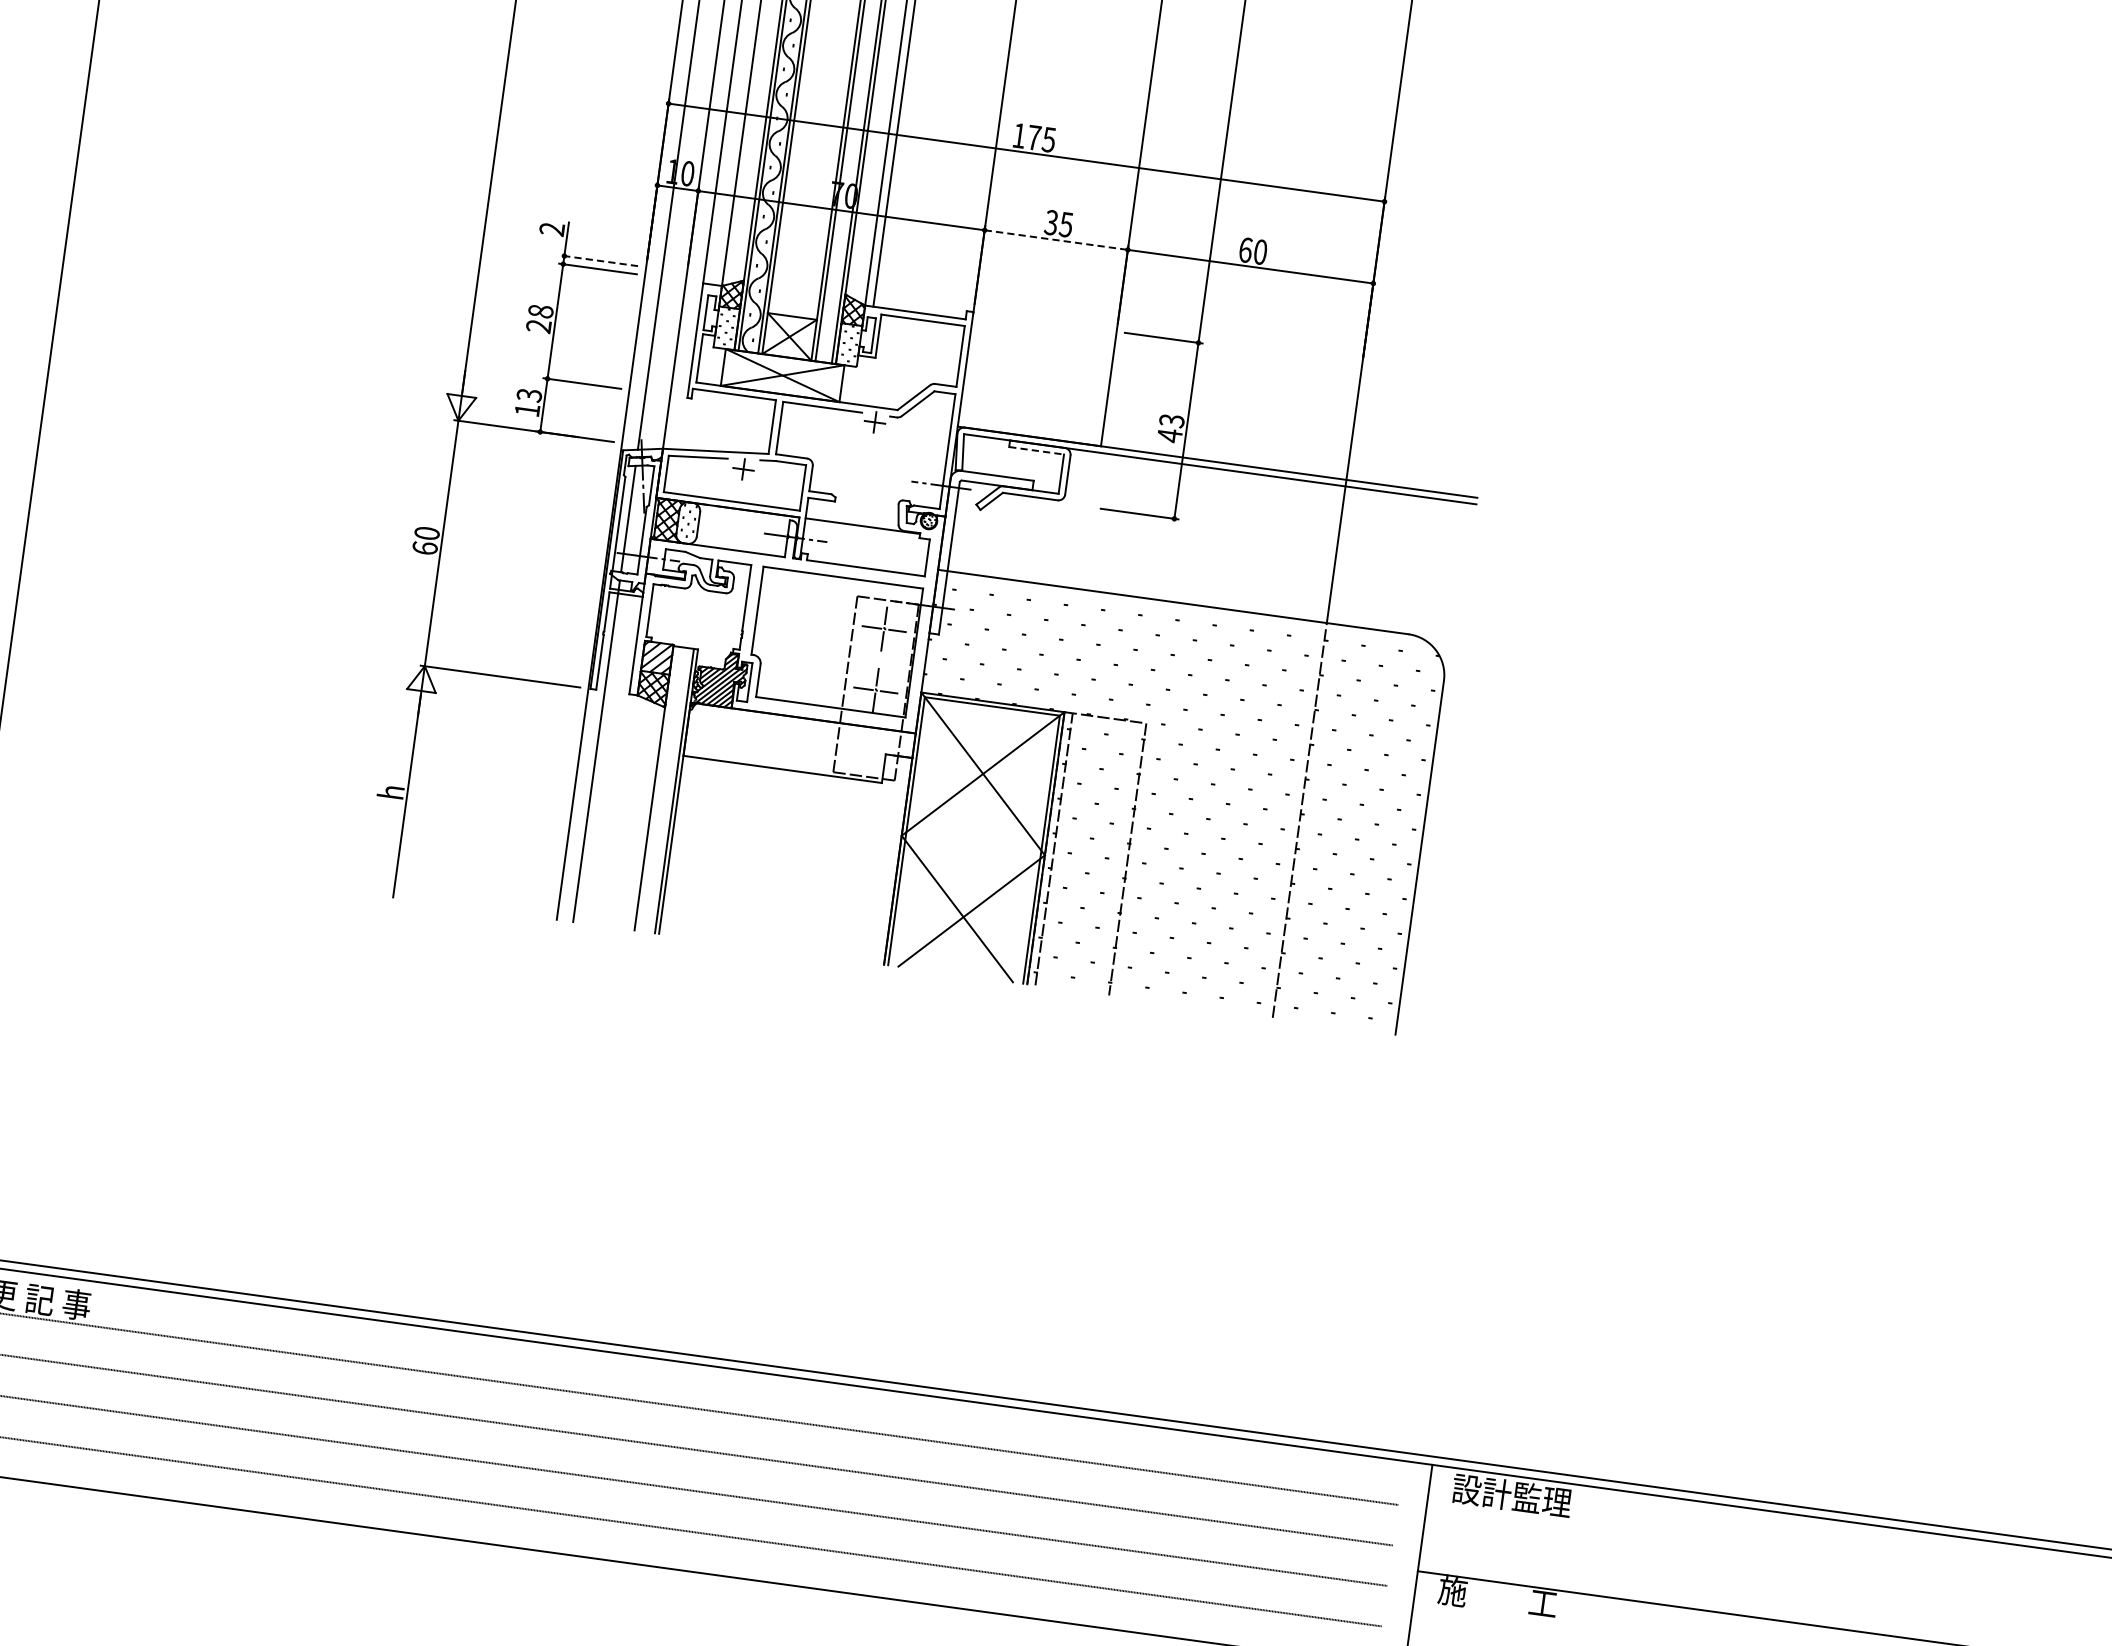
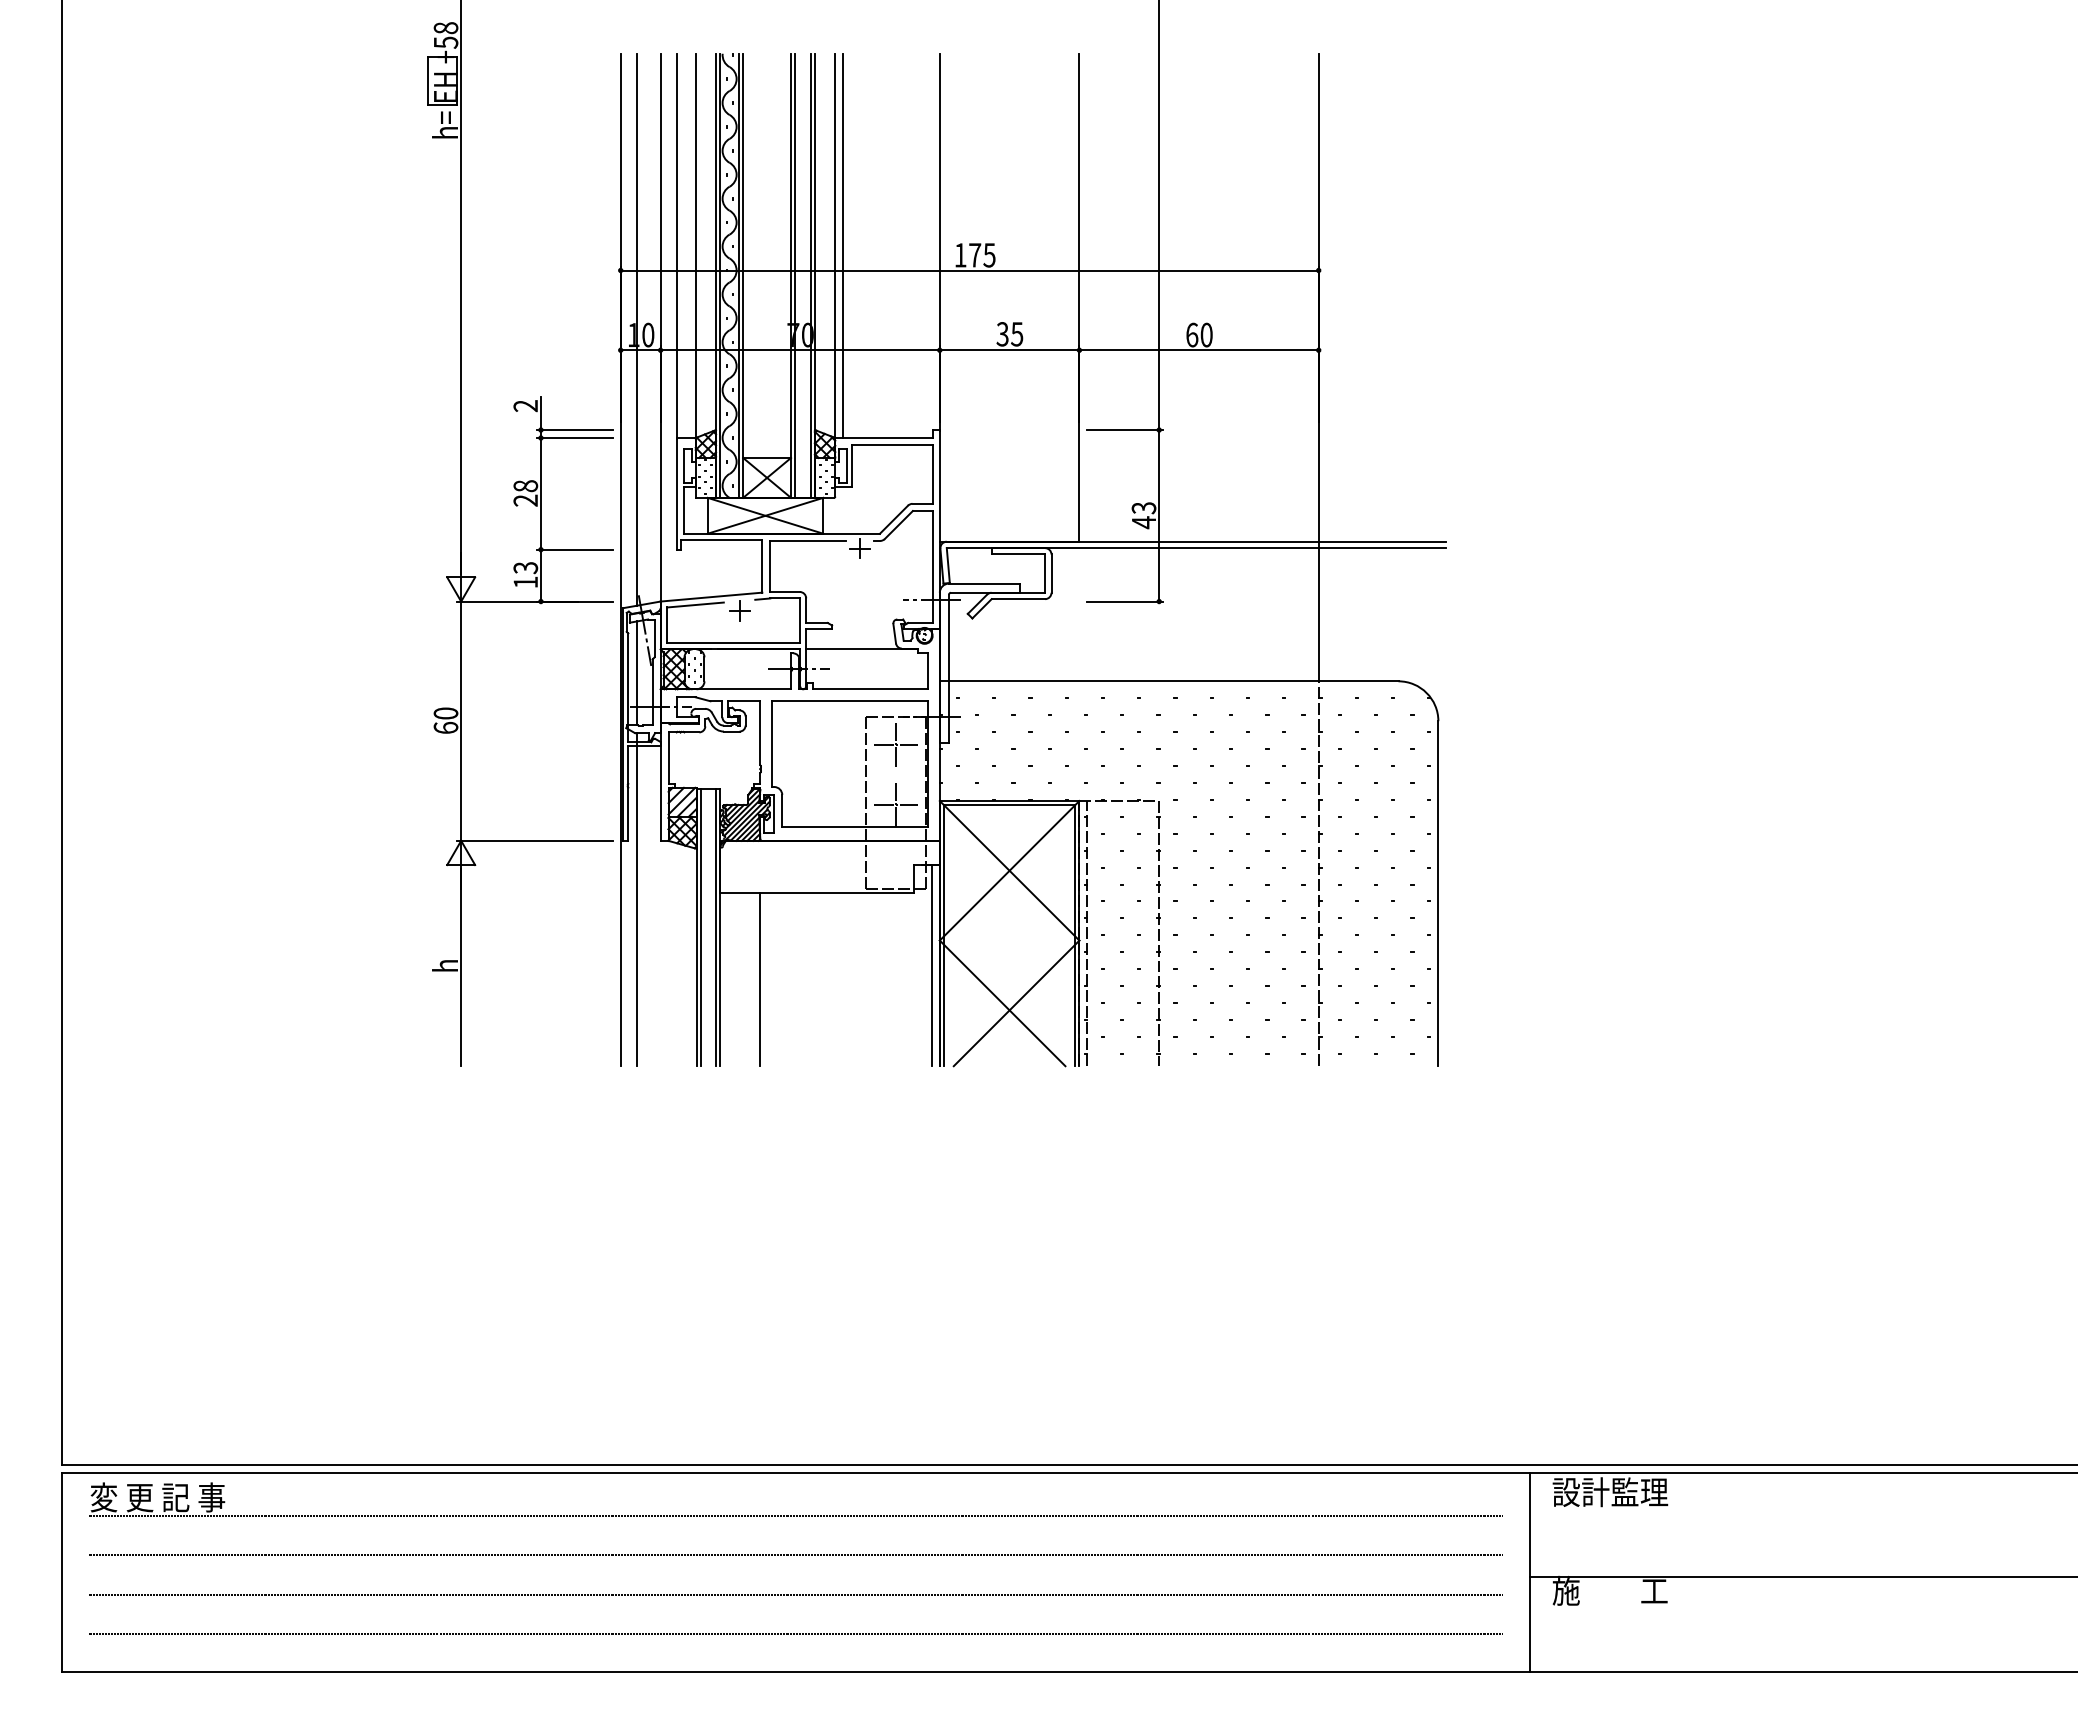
line: (1056, 240) -> (1009, 350), dashed -> solid
line: (598, 261) -> (574, 430), dashed -> solid
line: (1036, 450) -> (1018, 554), dashed -> solid
line: (658, 788) -> (700, 927), added
line: (712, 850) -> (760, 979), added
line: (889, 860) -> (931, 965), added

